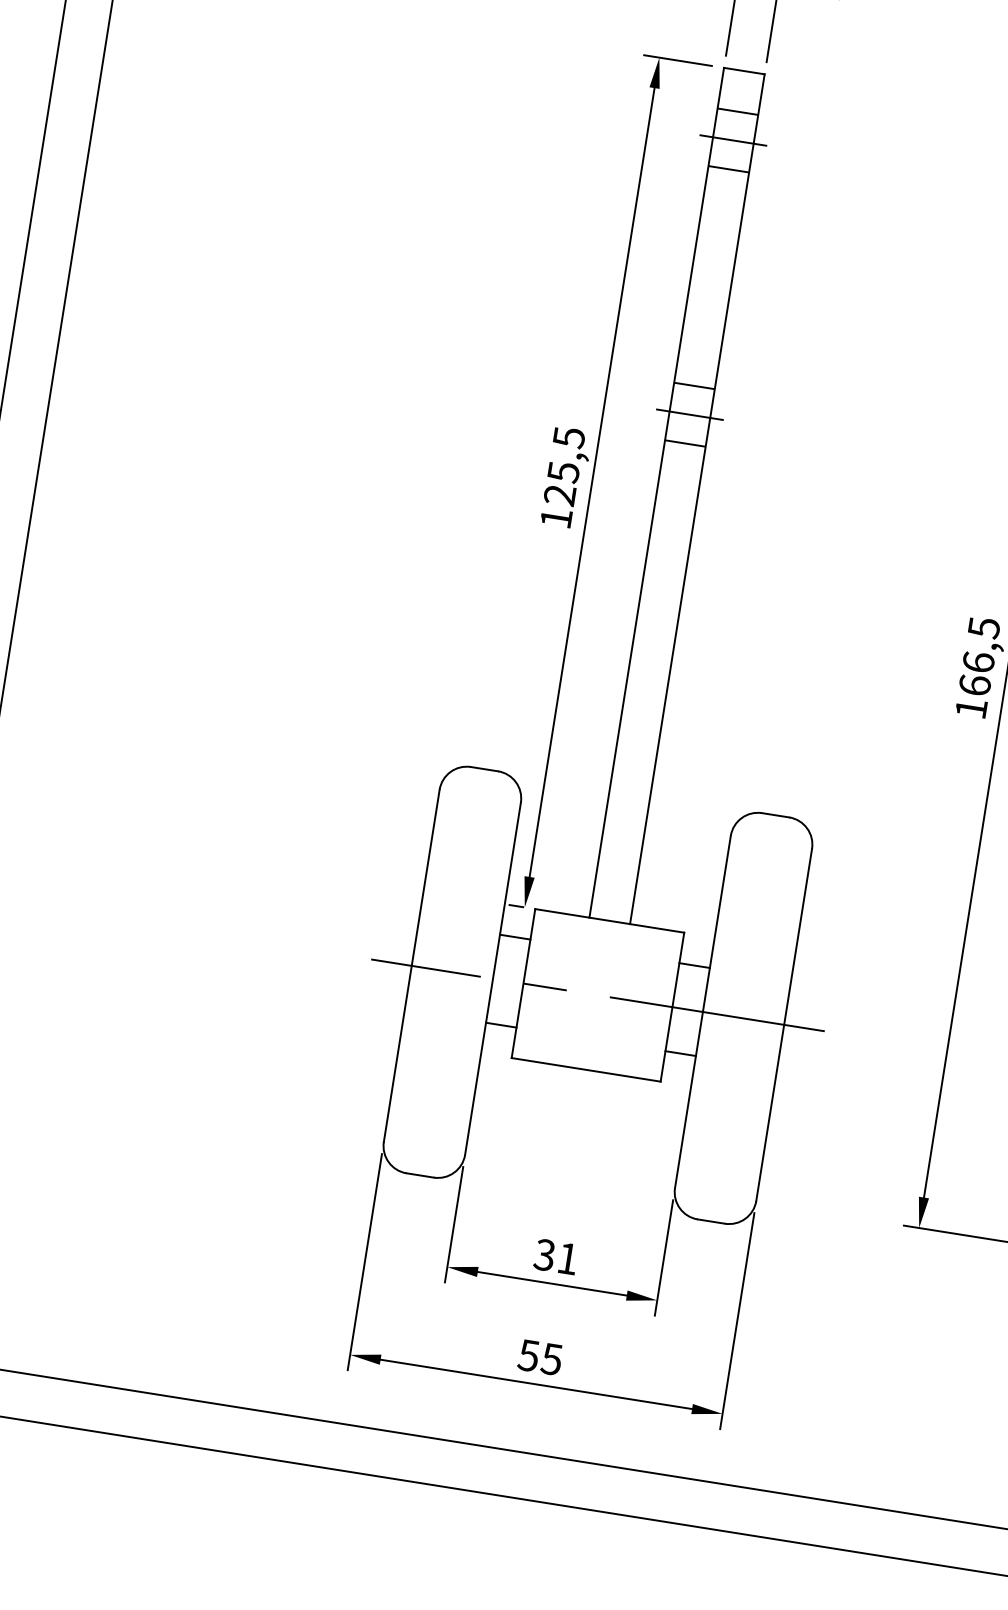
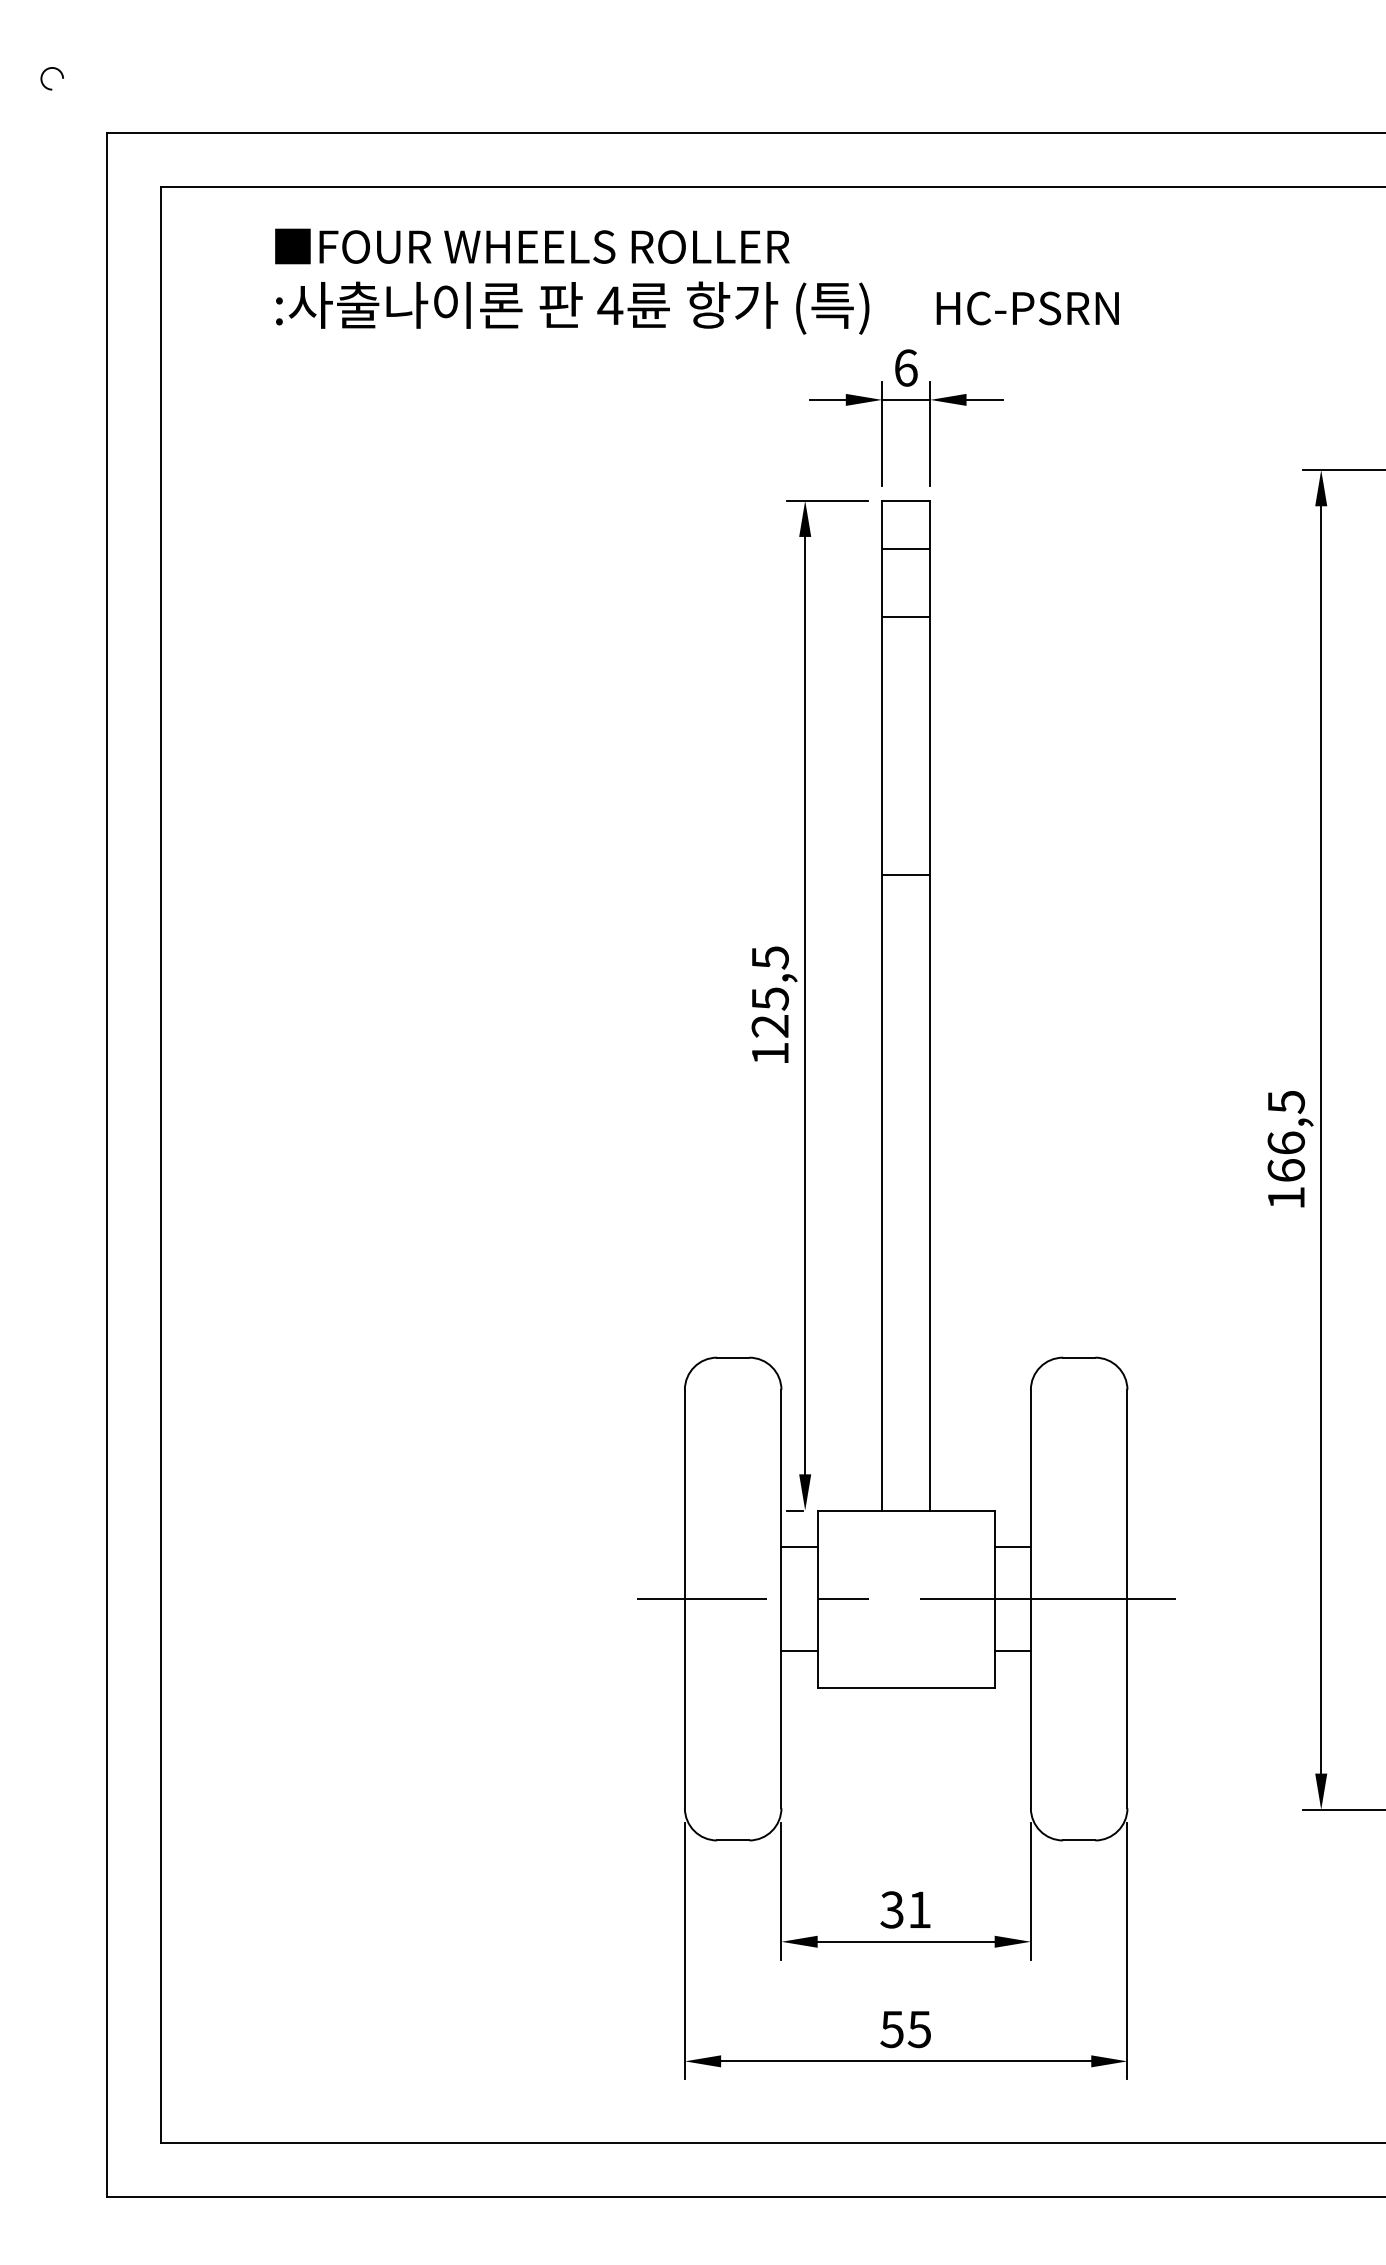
line: (732, 140) -> (905, 583), removed
line: (689, 415) -> (905, 909), removed
line: (685, 443) -> (906, 943), removed

